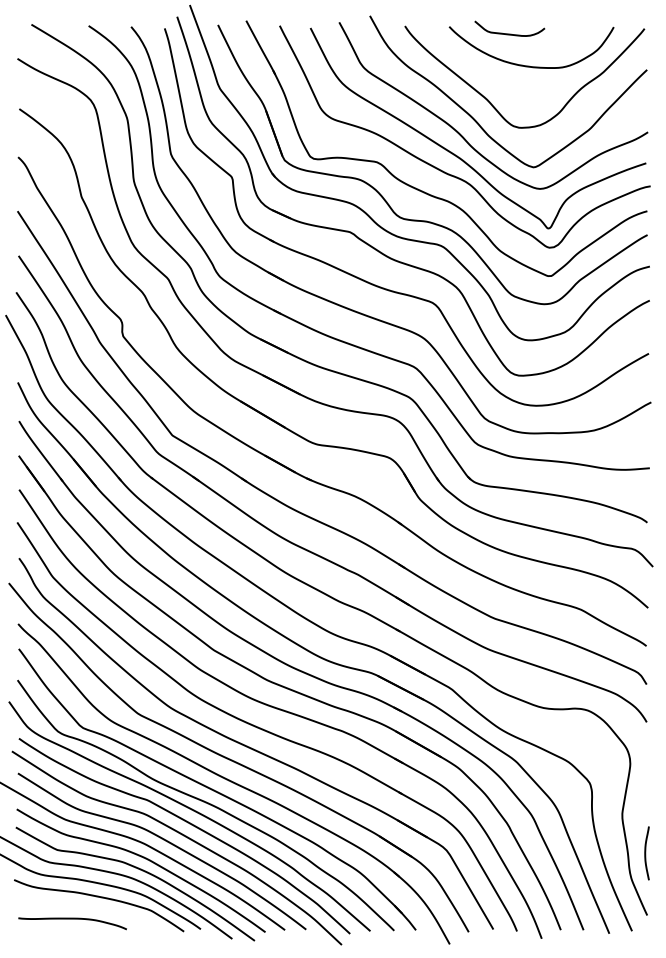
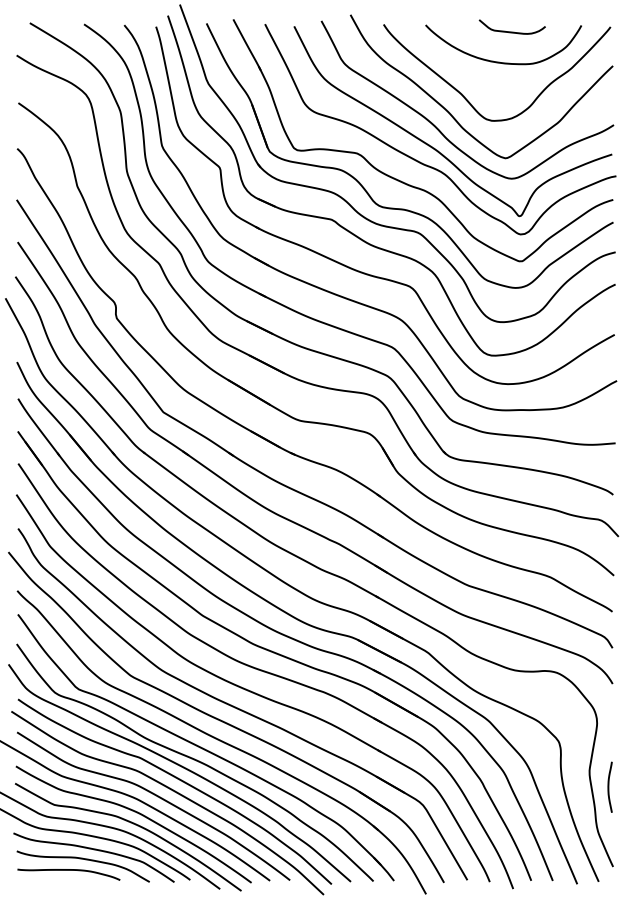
curve: (509, 33) -> (512, 31), moved
curve: (646, 853) -> (609, 787), moved
curve: (89, 908) -> (84, 860), added

